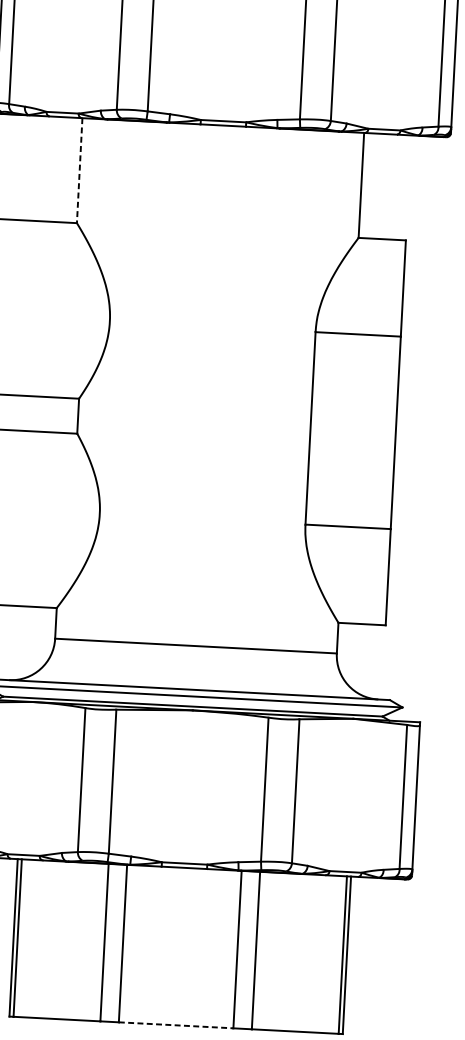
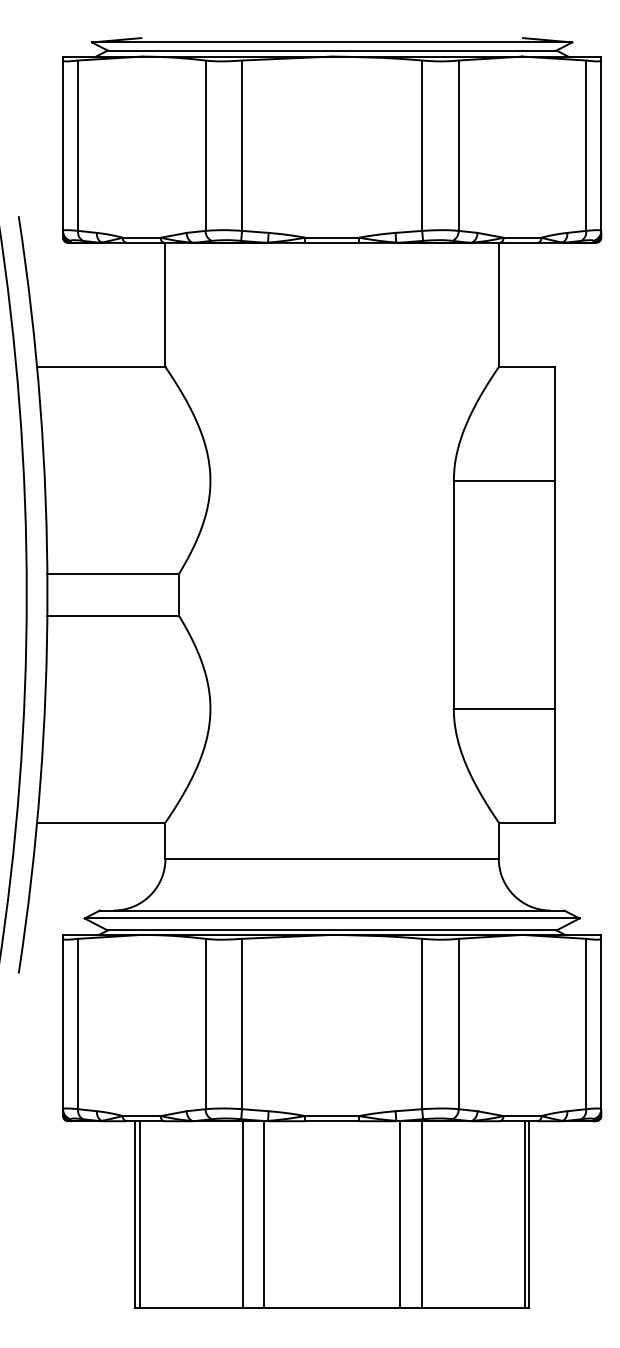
line: (79, 171) -> (165, 305), dashed -> solid
line: (176, 1025) -> (332, 1307), dashed -> solid

